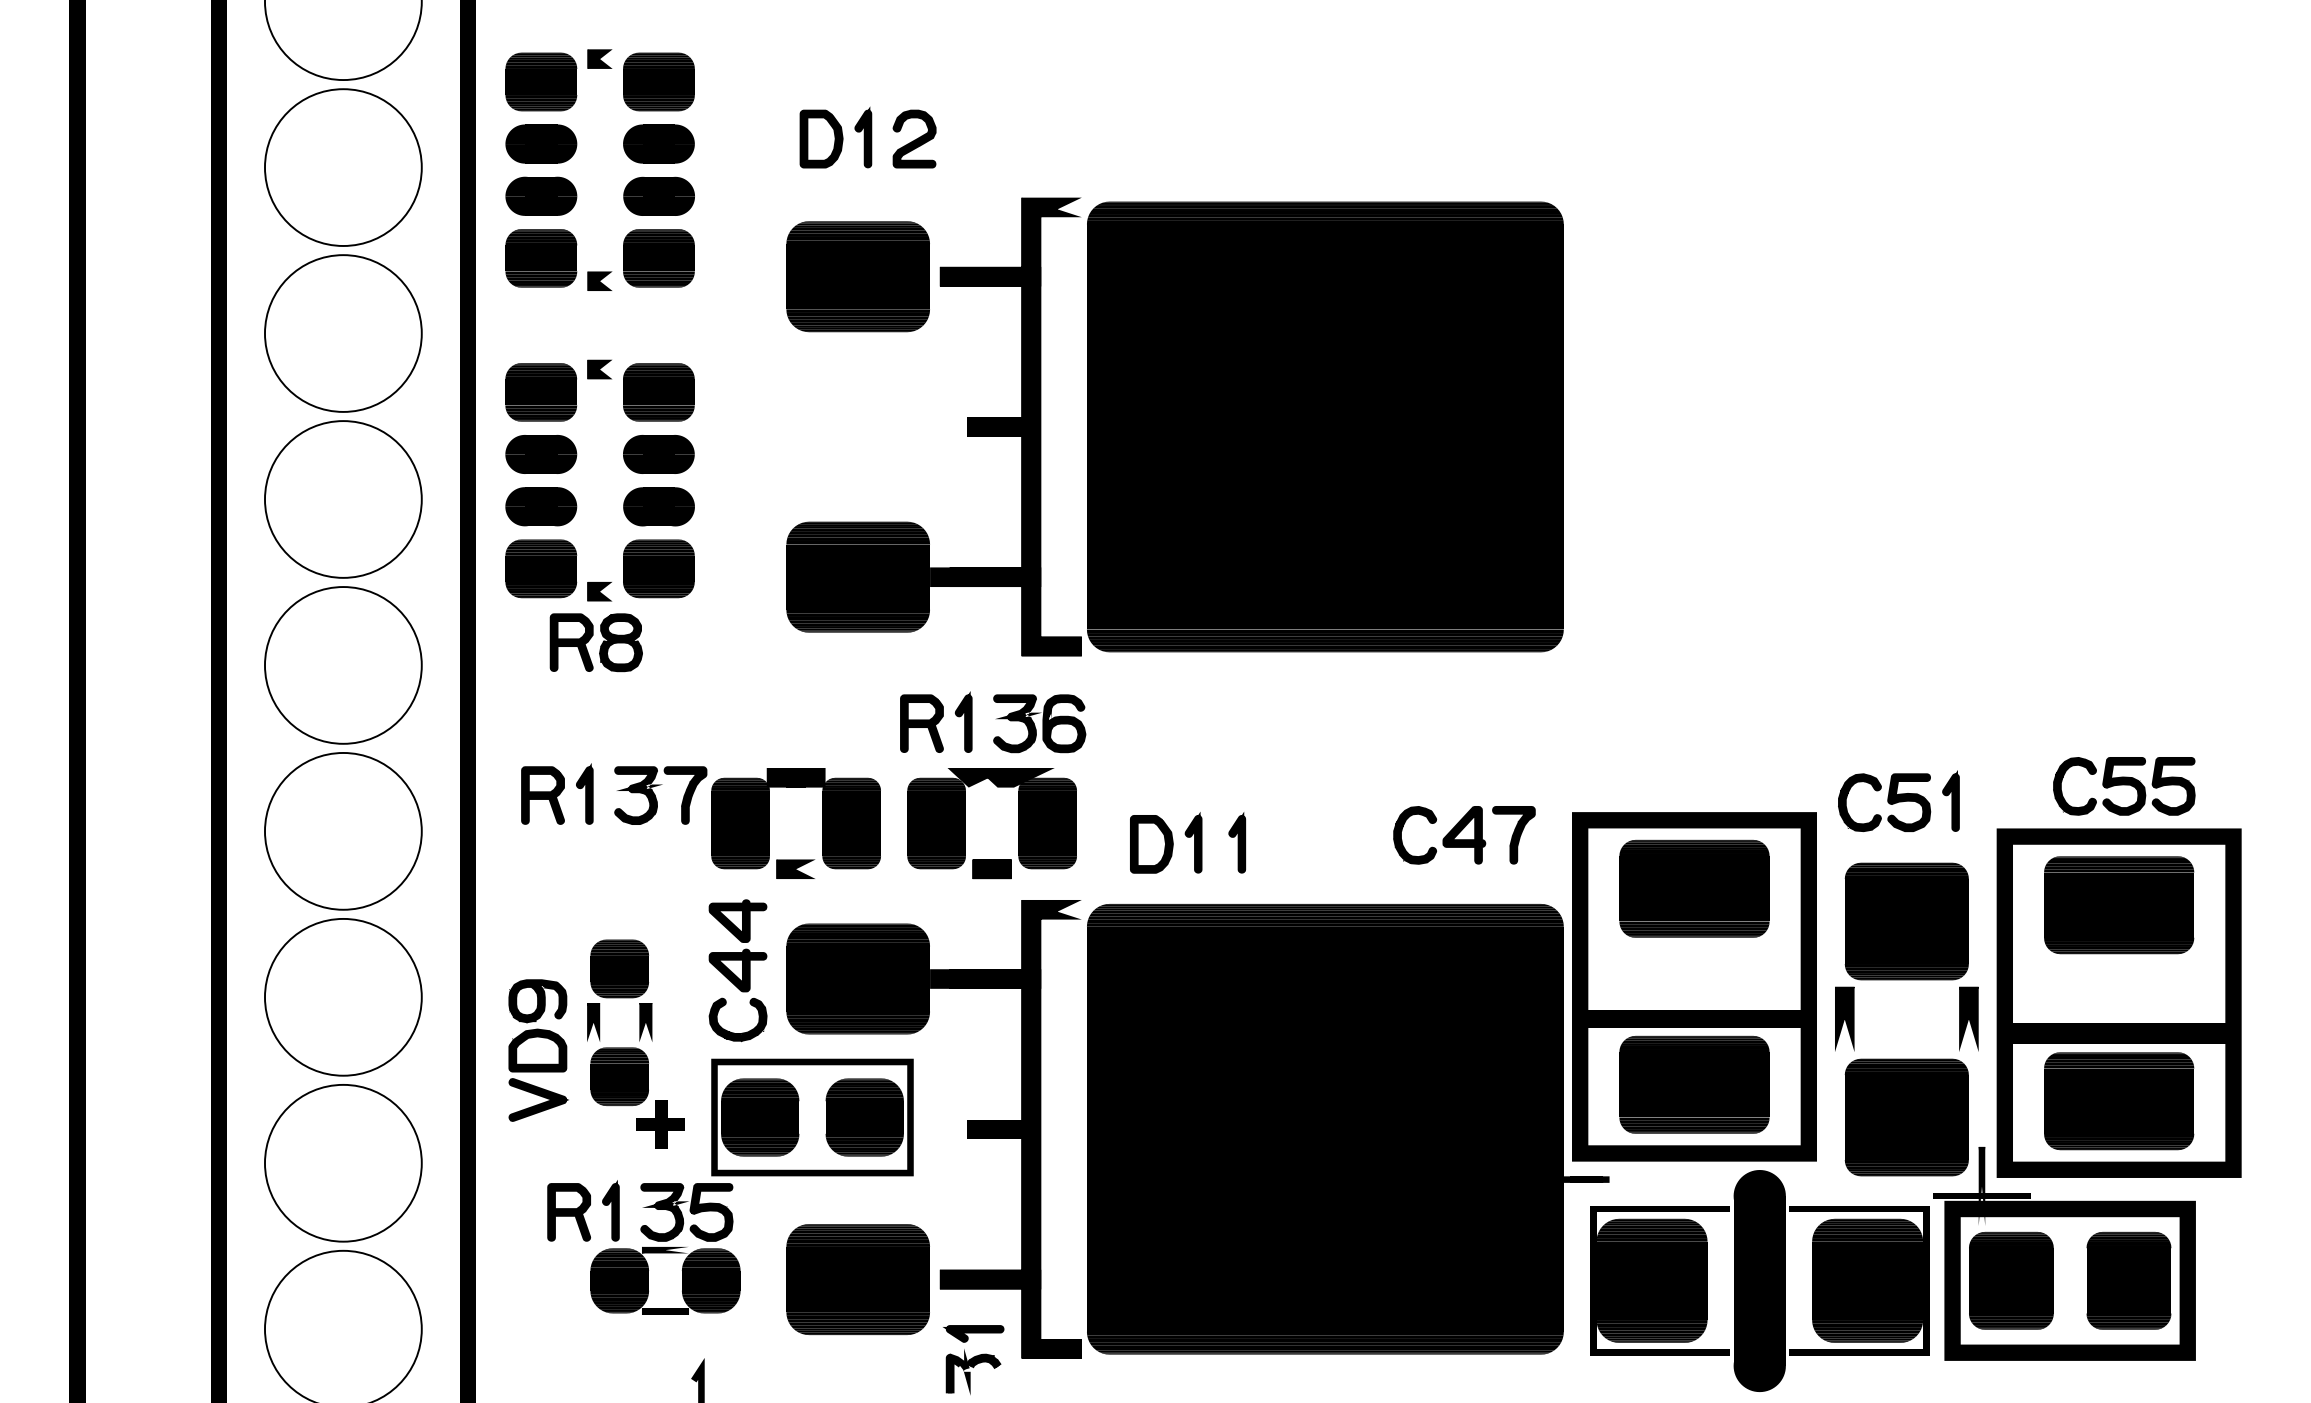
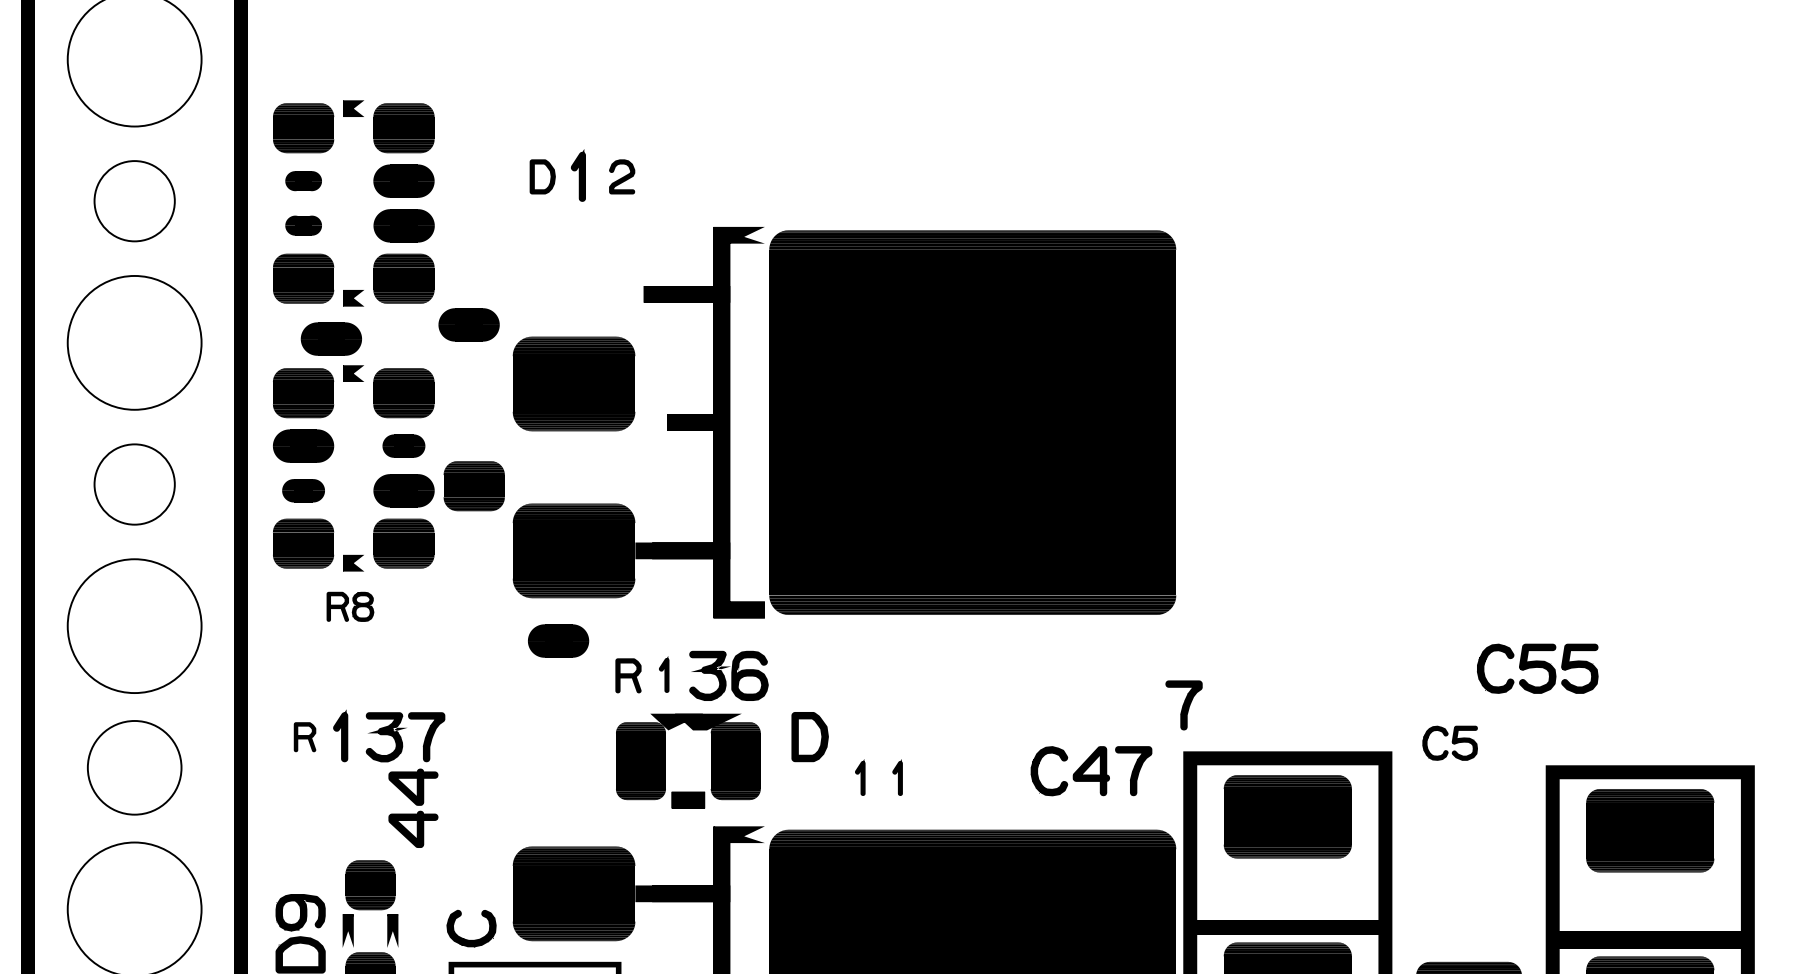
part: (821, 138) -> (542, 176), size x0.7
part: (914, 138) -> (622, 176), size x0.7
part: (541, 143) -> (303, 180), size x0.6
part: (343, 167) -> (134, 201), size x0.6
part: (541, 195) -> (303, 225), size x0.6
part: (857, 276) -> (573, 383), moved
part: (735, 312) -> (469, 324), added
part: (573, 328) -> (331, 338), added
part: (658, 454) -> (403, 446), size x0.7
part: (343, 499) -> (134, 484), size x0.6
part: (741, 501) -> (474, 486), added
part: (541, 506) -> (303, 490), size x0.7
part: (595, 642) -> (349, 606), size x0.6
part: (839, 682) -> (558, 640), added
part: (963, 721) -> (663, 674), size x0.7
part: (921, 723) -> (628, 675), size x0.7
part: (1572, 758) -> (1183, 705), added
part: (2124, 786) -> (1537, 668), moved
part: (542, 795) -> (304, 737), size x0.6
part: (1950, 800) -> (1506, 741), removed
part: (1884, 802) -> (1449, 743), size x0.7
part: (769, 823) -> (498, 761), removed
part: (343, 831) -> (134, 767), size x0.7
part: (1193, 842) -> (860, 777), size x0.7
part: (1237, 842) -> (897, 777), size x0.7
part: (1151, 844) -> (809, 737), moved
part: (737, 945) -> (412, 808), moved
part: (1906, 956) -> (1468, 874), removed

